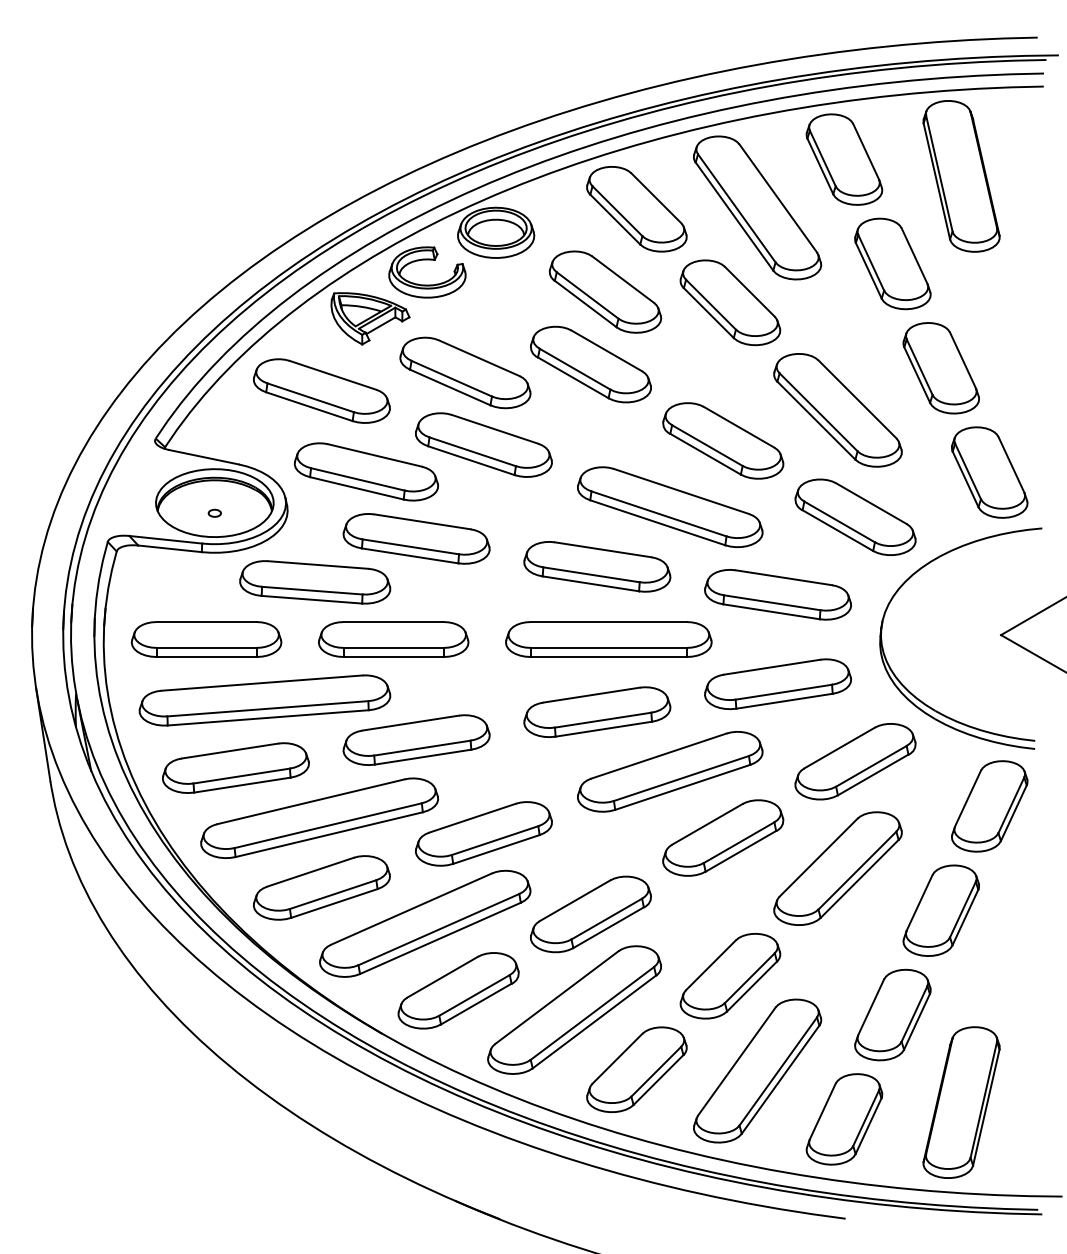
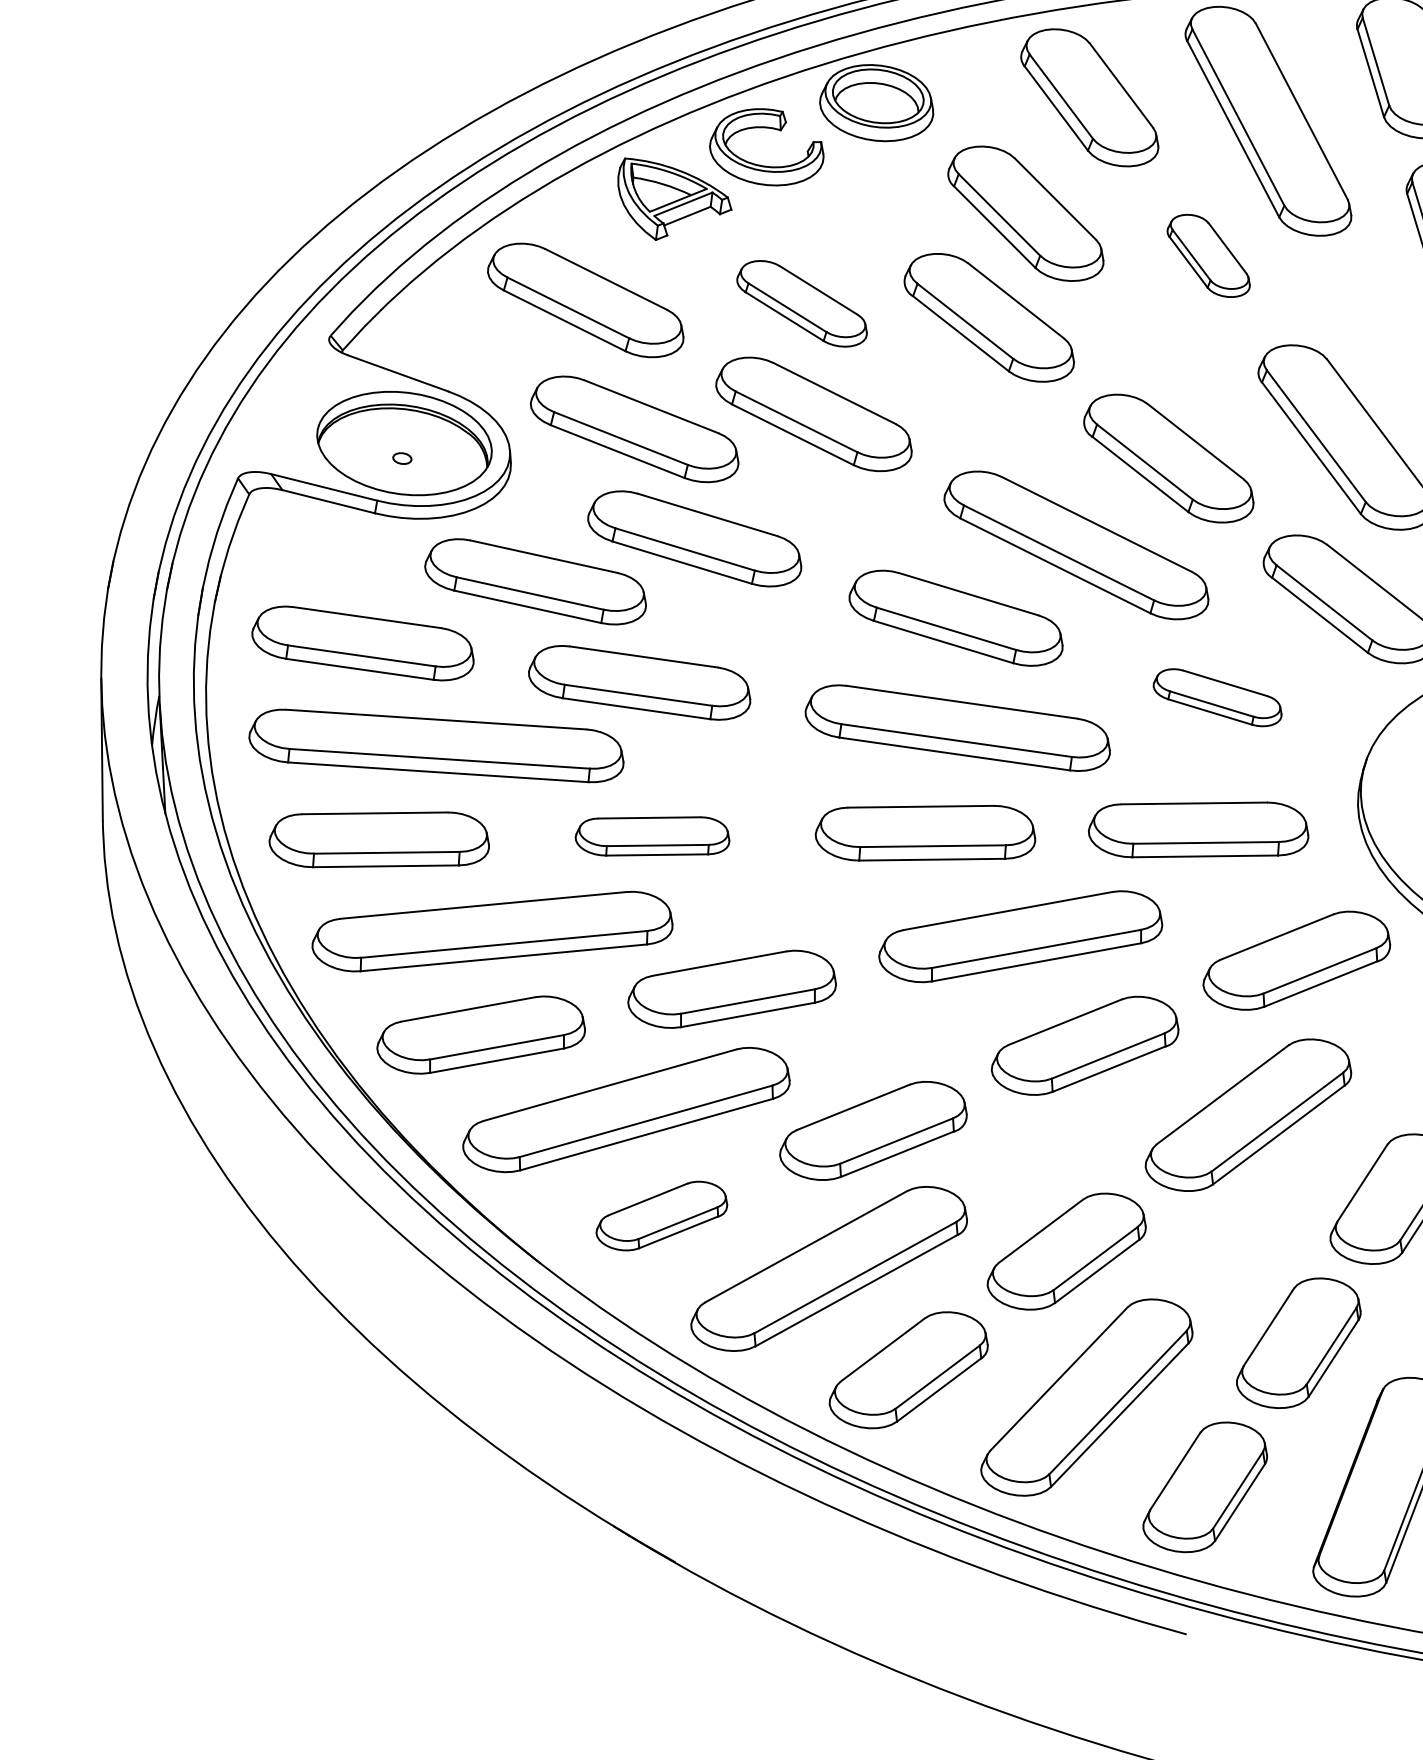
part: (730, 302) -> (1209, 255), size x0.6
part: (465, 372) -> (802, 303), size x0.7
part: (777, 594) -> (1217, 697), size x0.6
part: (416, 739) -> (652, 835), size x0.7
part: (458, 990) -> (662, 1215), size x0.7

